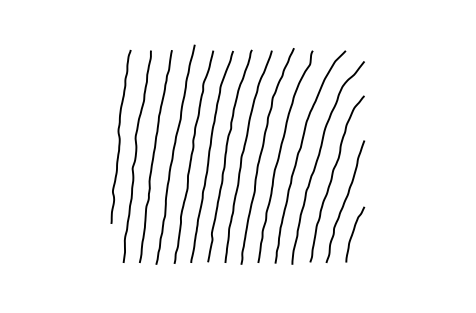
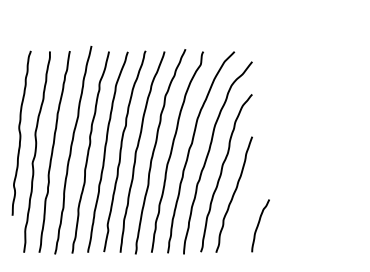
curve: (353, 234) -> (258, 225), moved

